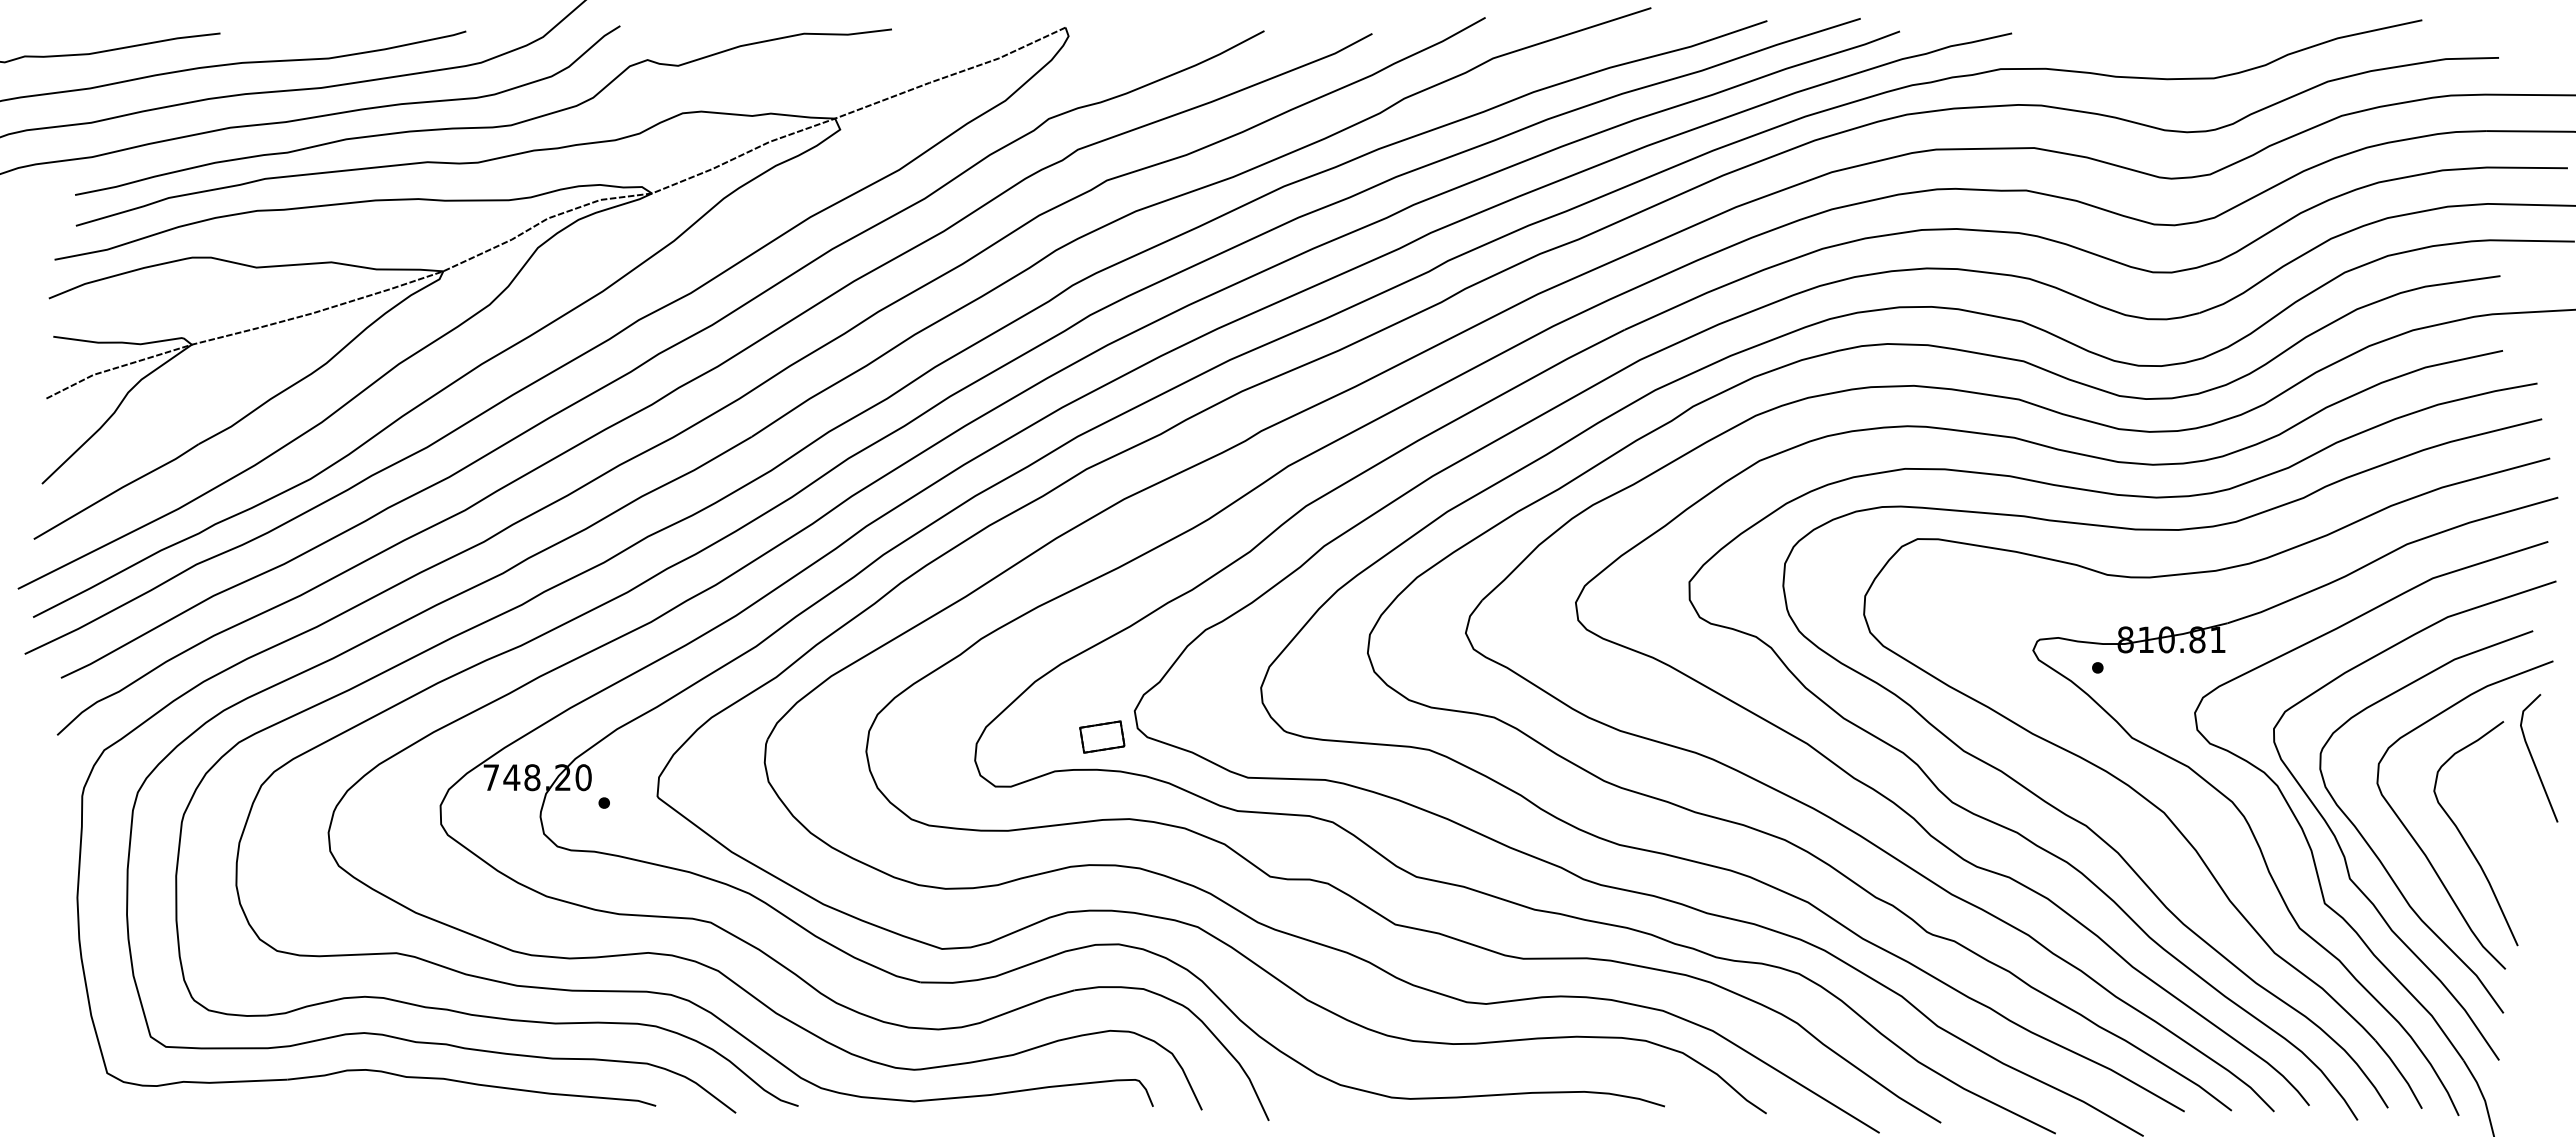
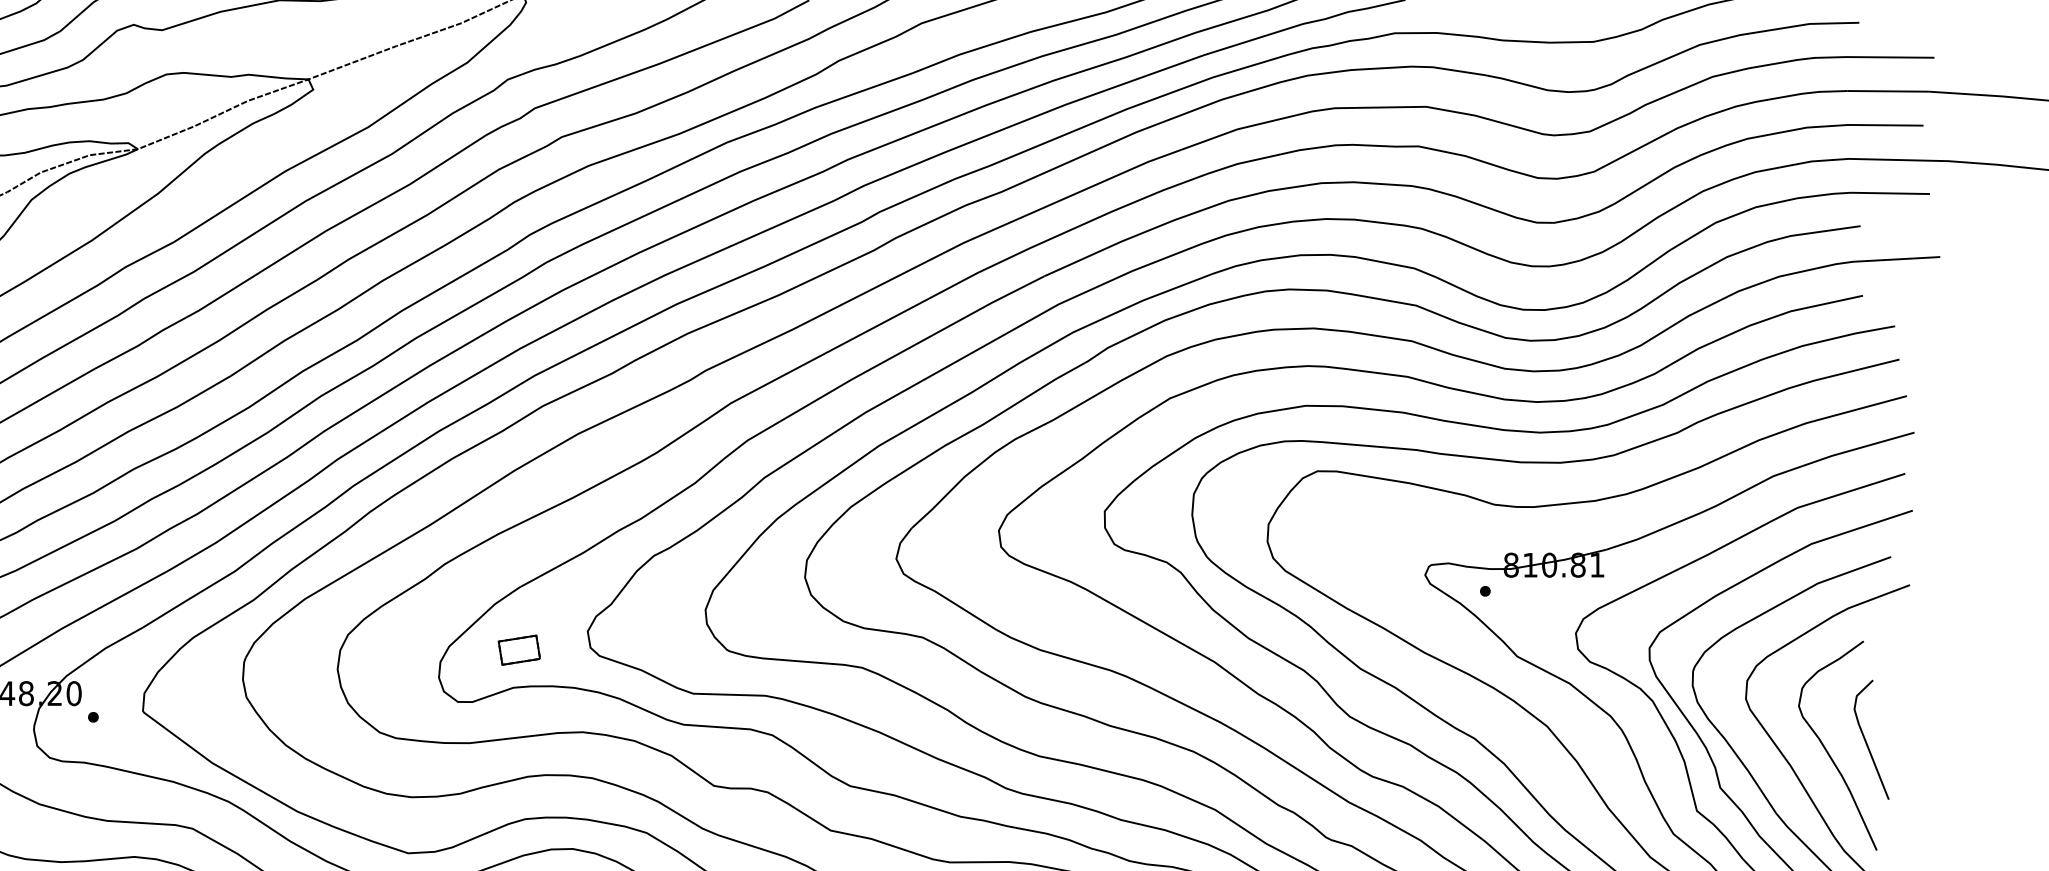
part: (1102, 736) -> (519, 649), moved
line: (2534, 760) -> (1867, 741), moved

